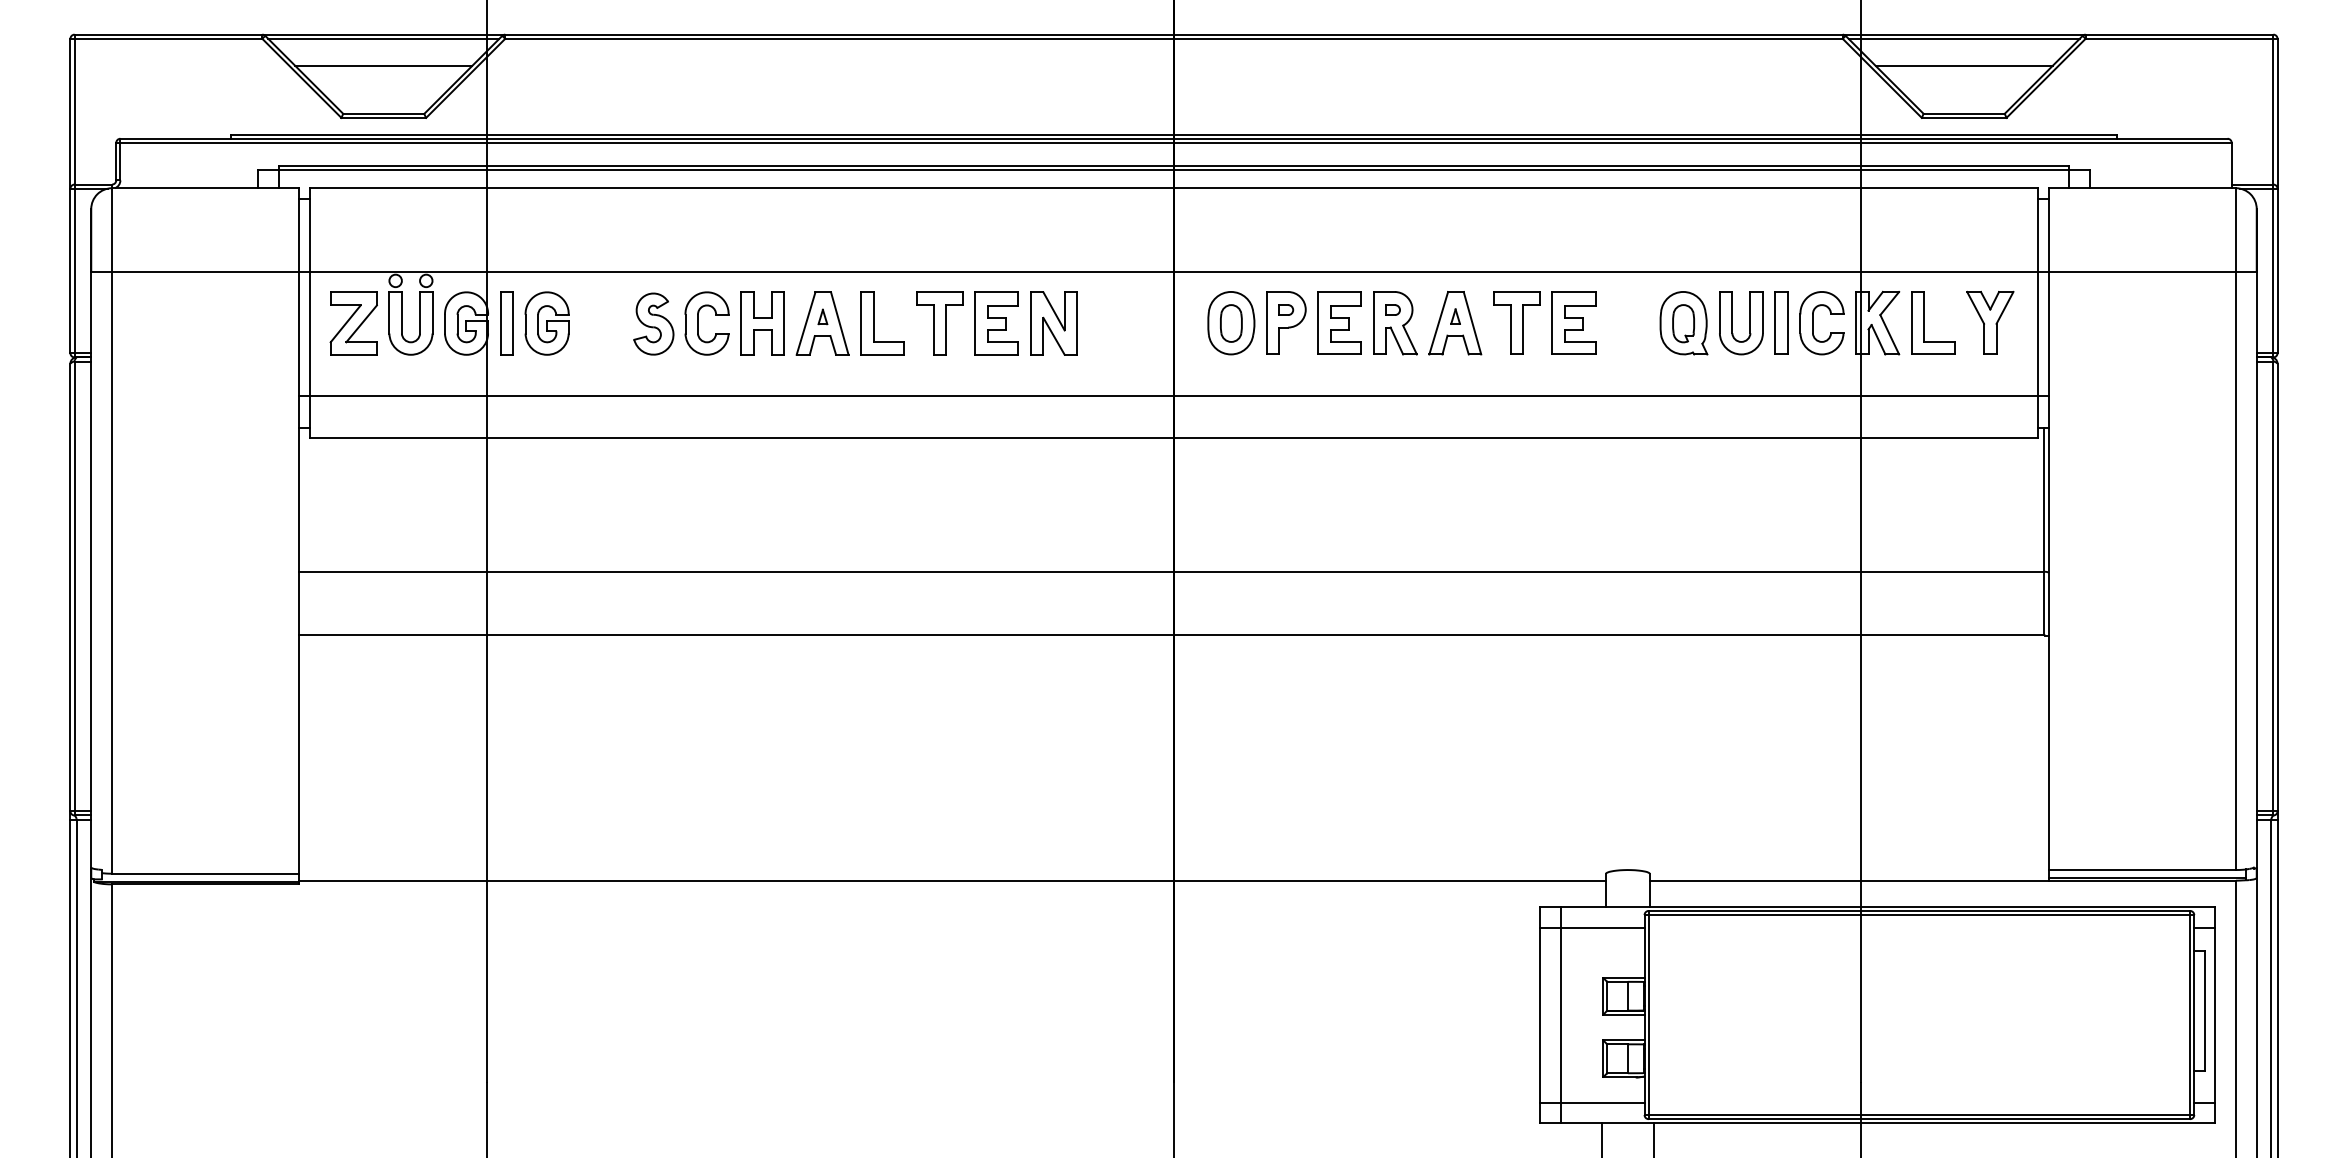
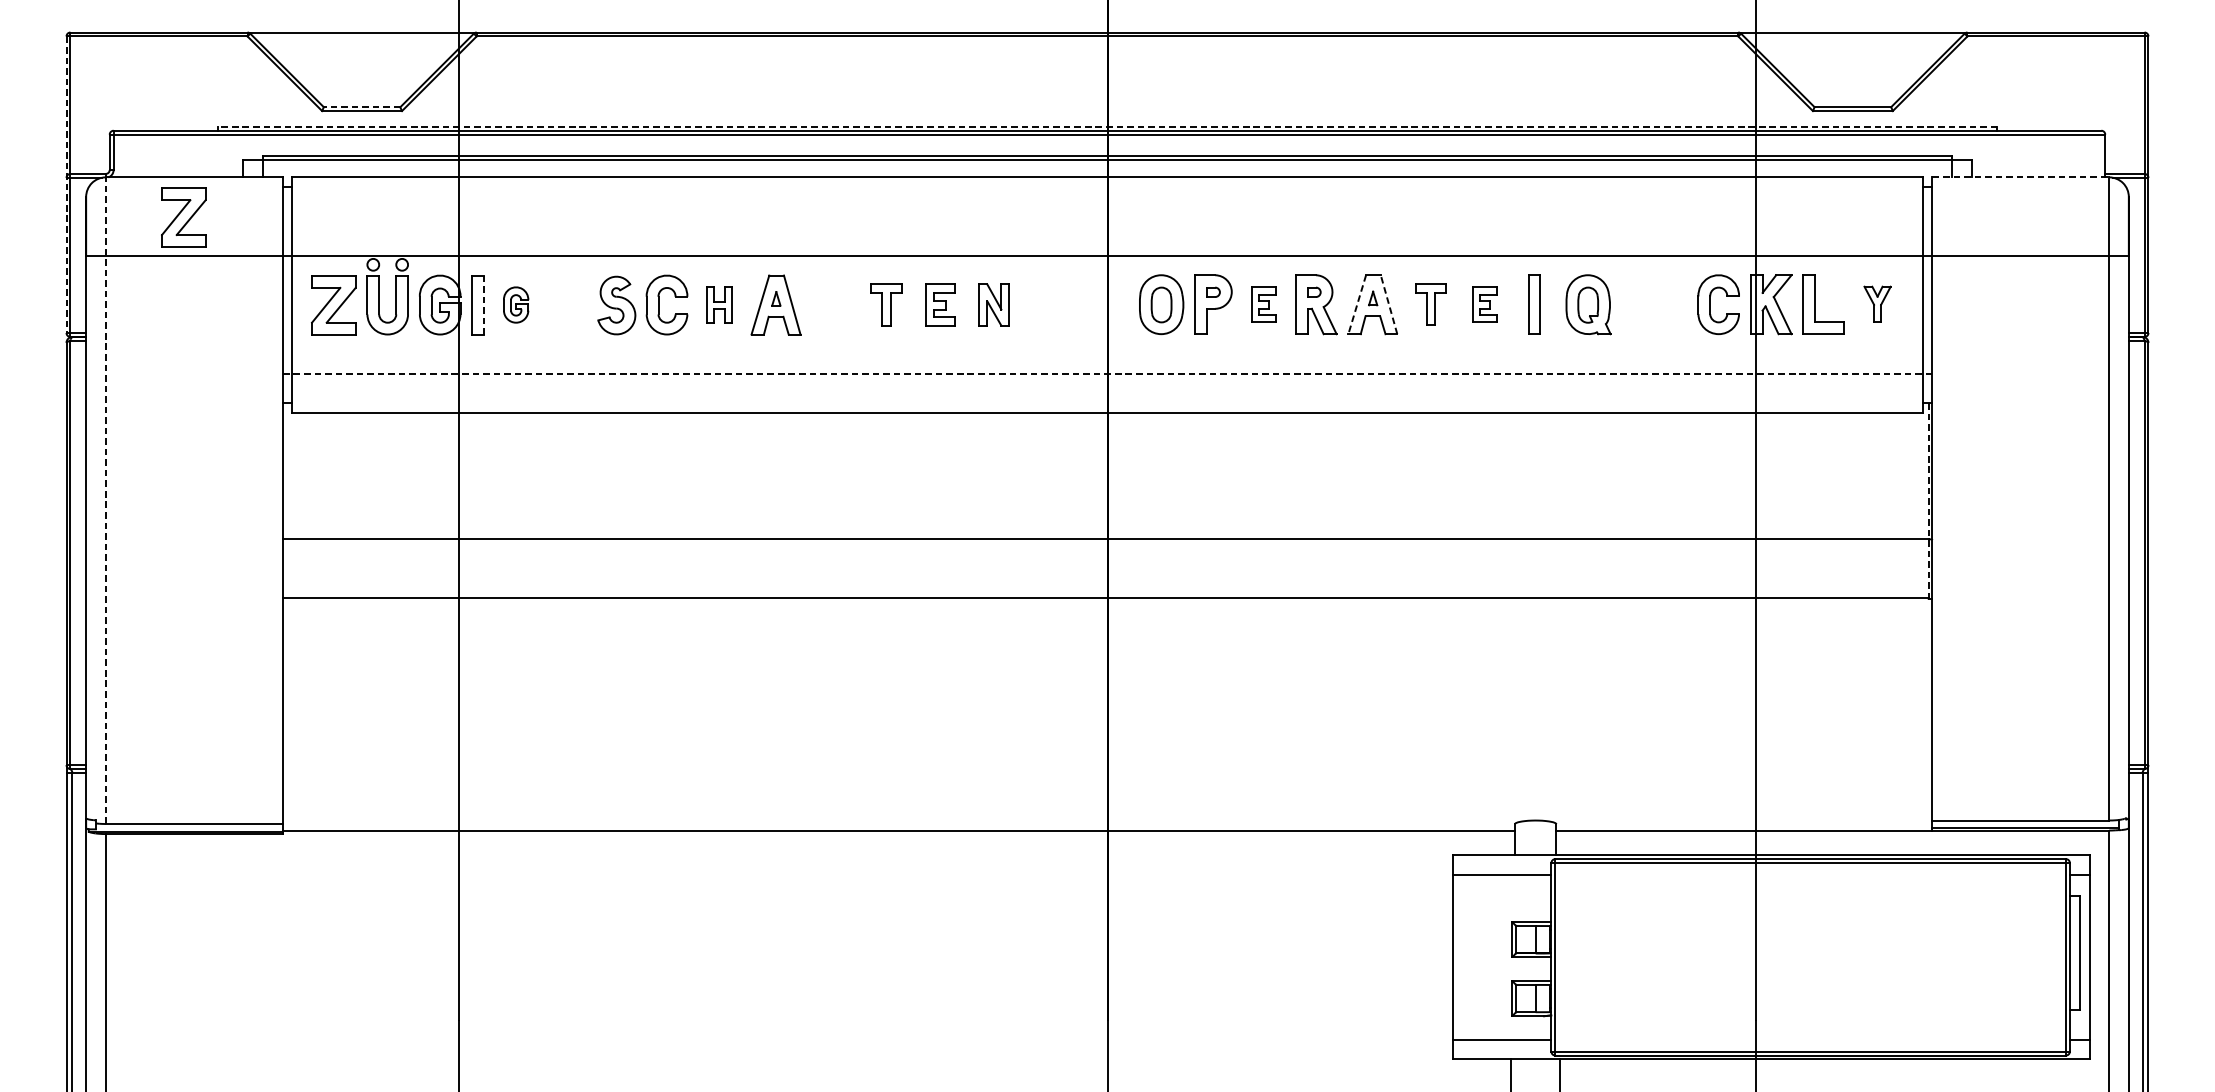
line: (383, 38) -> (361, 36), removed
line: (1963, 38) -> (1852, 36), removed
line: (383, 65) -> (361, 61), removed
line: (1963, 65) -> (1852, 61), removed
line: (383, 113) -> (361, 106), solid -> dashed
line: (1173, 134) -> (1107, 126), solid -> dashed
line: (2142, 188) -> (2021, 177), solid -> dashed
line: (70, 196) -> (66, 185), solid -> dashed
part: (194, 230) -> (183, 217), added
part: (1339, 322) -> (1263, 304), size x0.6
line: (1472, 322) -> (1389, 304), solid -> dashed
part: (1516, 322) -> (1430, 304), size x0.7
part: (1573, 322) -> (1484, 304), size x0.6
part: (1781, 322) -> (1534, 304), moved
part: (1990, 322) -> (1877, 304), size x0.6
part: (546, 323) -> (515, 304), size x0.6
part: (762, 323) -> (719, 304), size x0.6
part: (874, 323) -> (824, 304), removed
part: (939, 323) -> (886, 304), size x0.7
part: (996, 323) -> (940, 304), size x0.7
part: (1053, 323) -> (993, 304), size x0.7
line: (1438, 323) -> (1357, 304), solid -> dashed
part: (1749, 323) -> (1650, 304), removed
line: (513, 324) -> (484, 305), solid -> dashed
line: (1174, 396) -> (1107, 373), solid -> dashed
line: (112, 530) -> (106, 500), solid -> dashed
line: (2044, 531) -> (1928, 501), solid -> dashed
line: (1561, 1014) -> (1473, 956), removed

